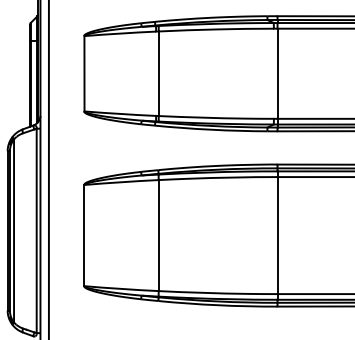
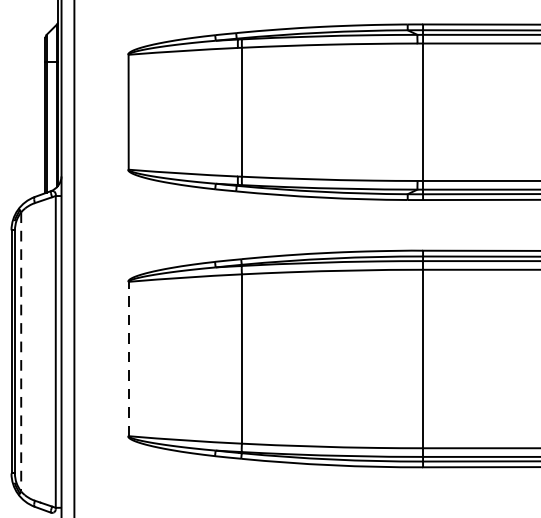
line: (14, 230) -> (21, 351), solid -> dashed
line: (84, 235) -> (128, 358), solid -> dashed

